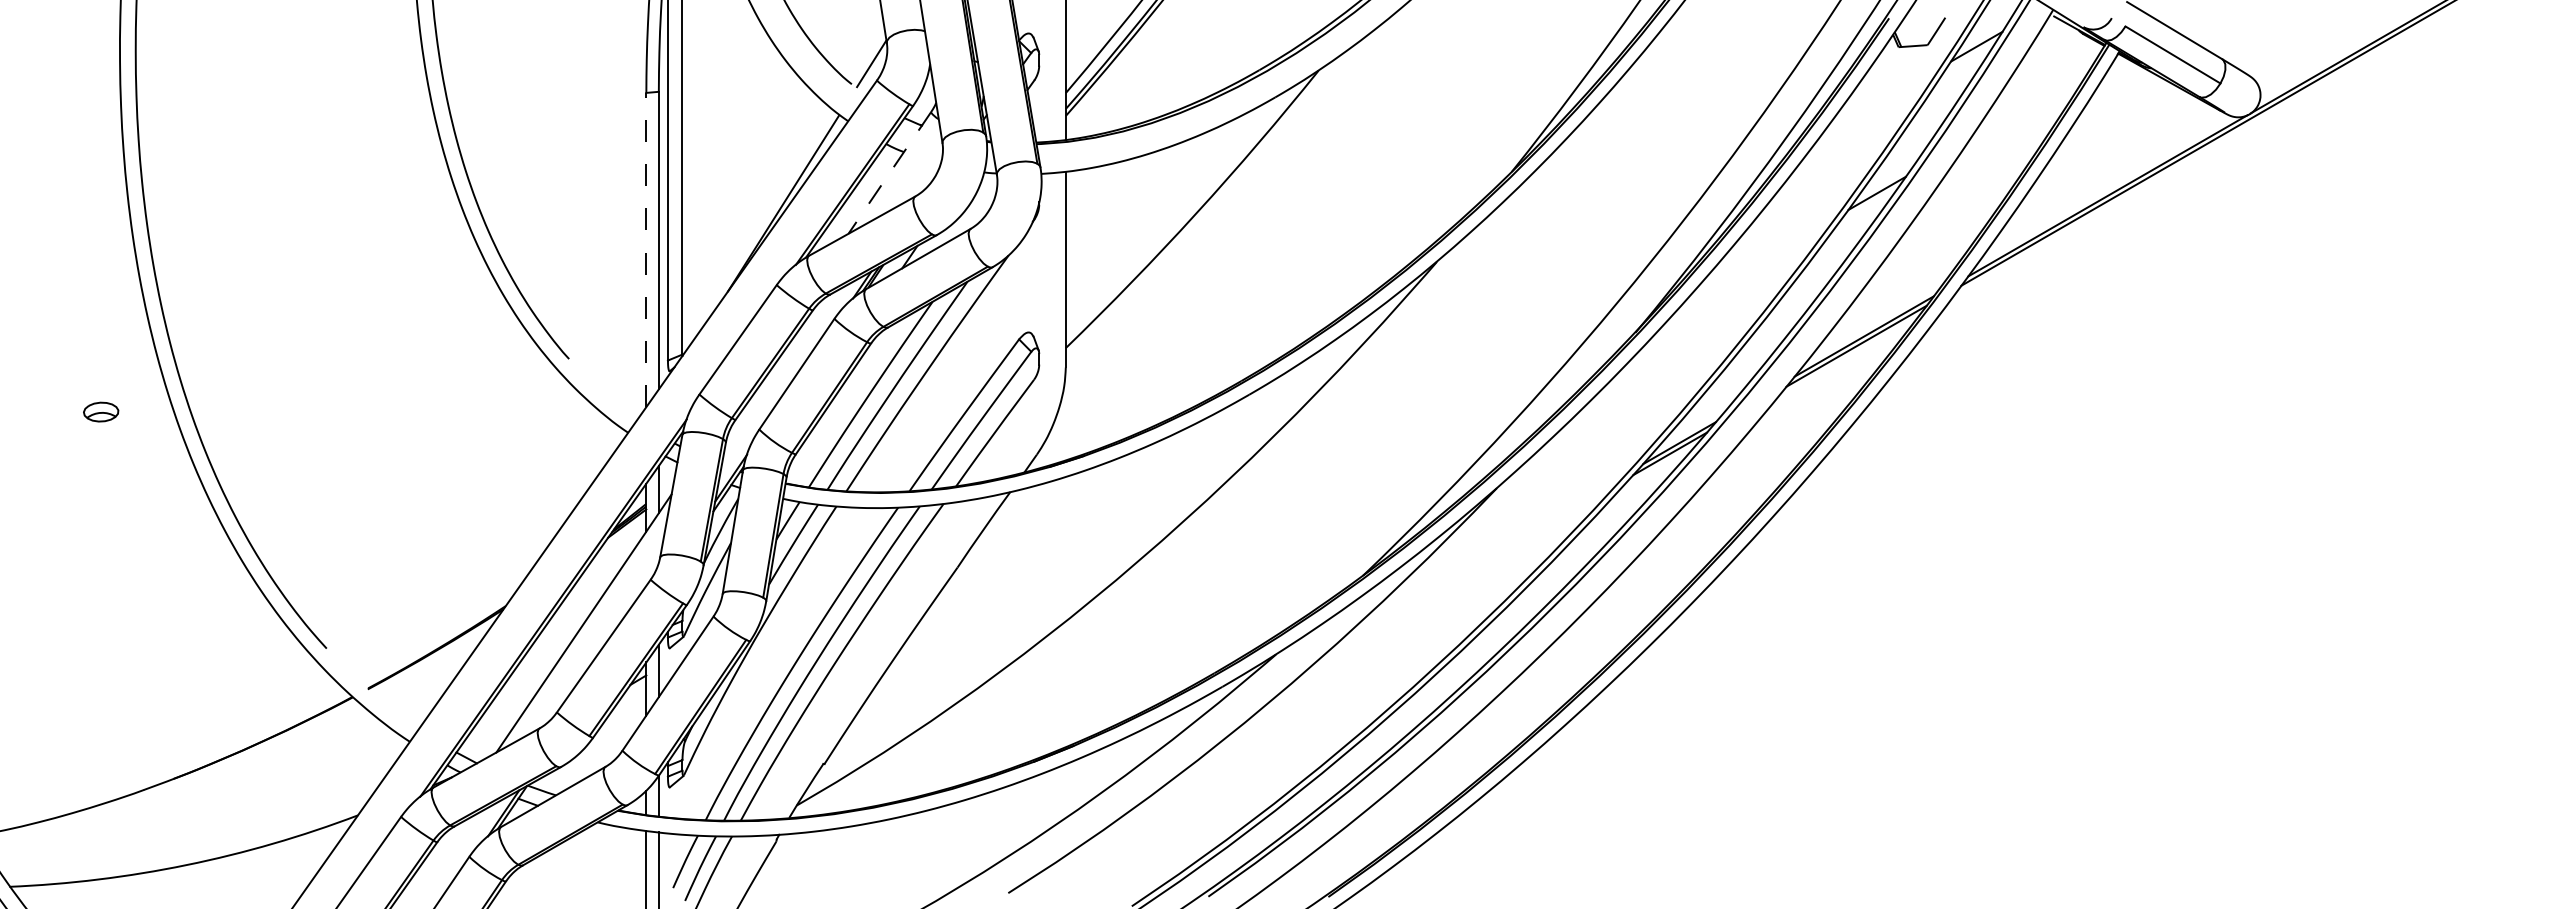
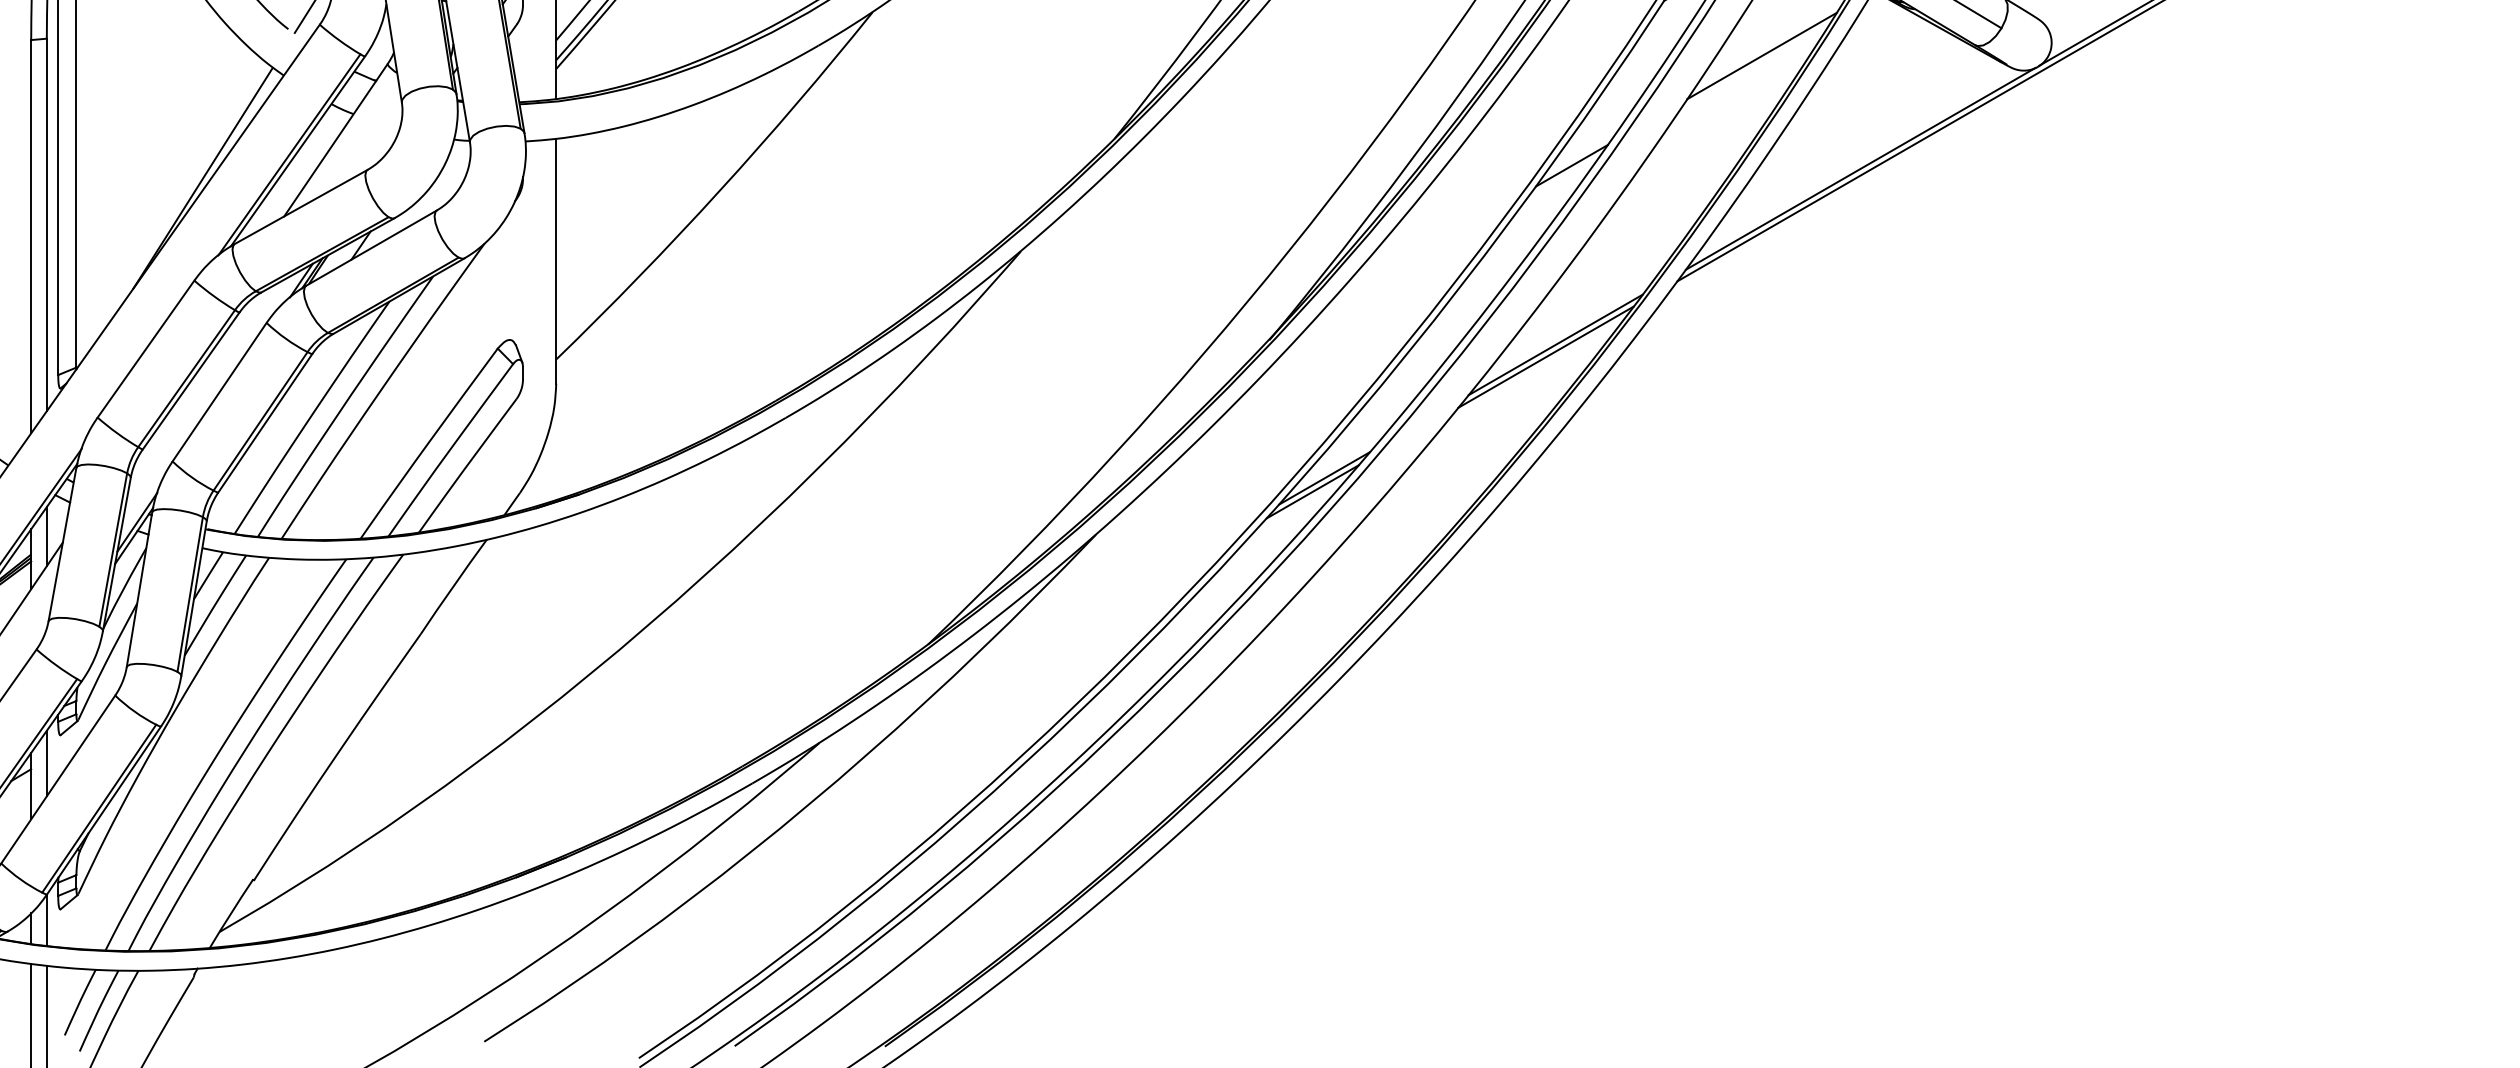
line: (2028, 105) -> (1761, 55), added
line: (889, 173) -> (335, 140), dashed -> solid
line: (646, 249) -> (31, 236), dashed -> solid

